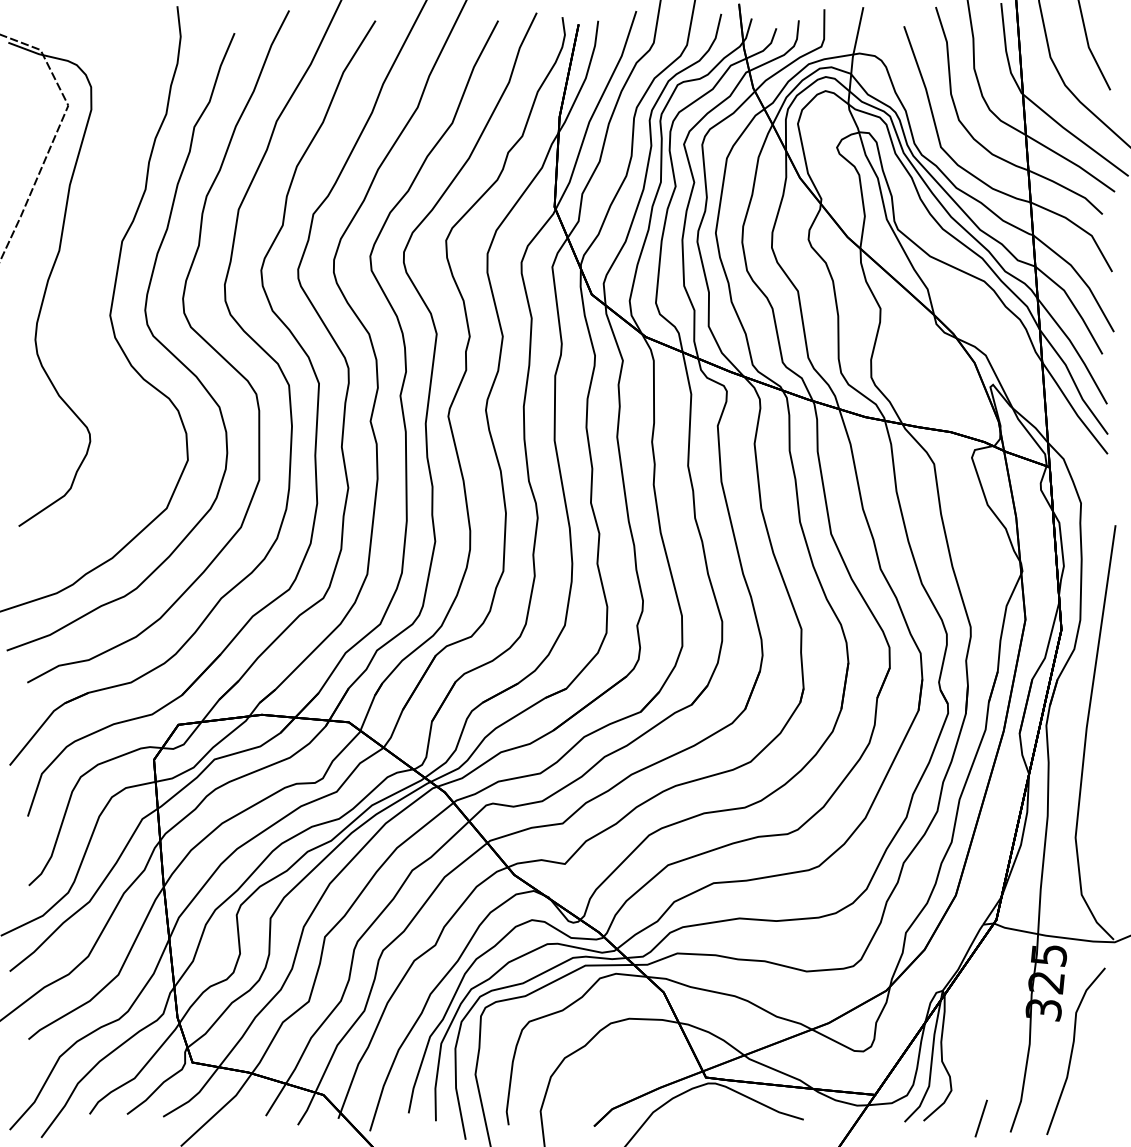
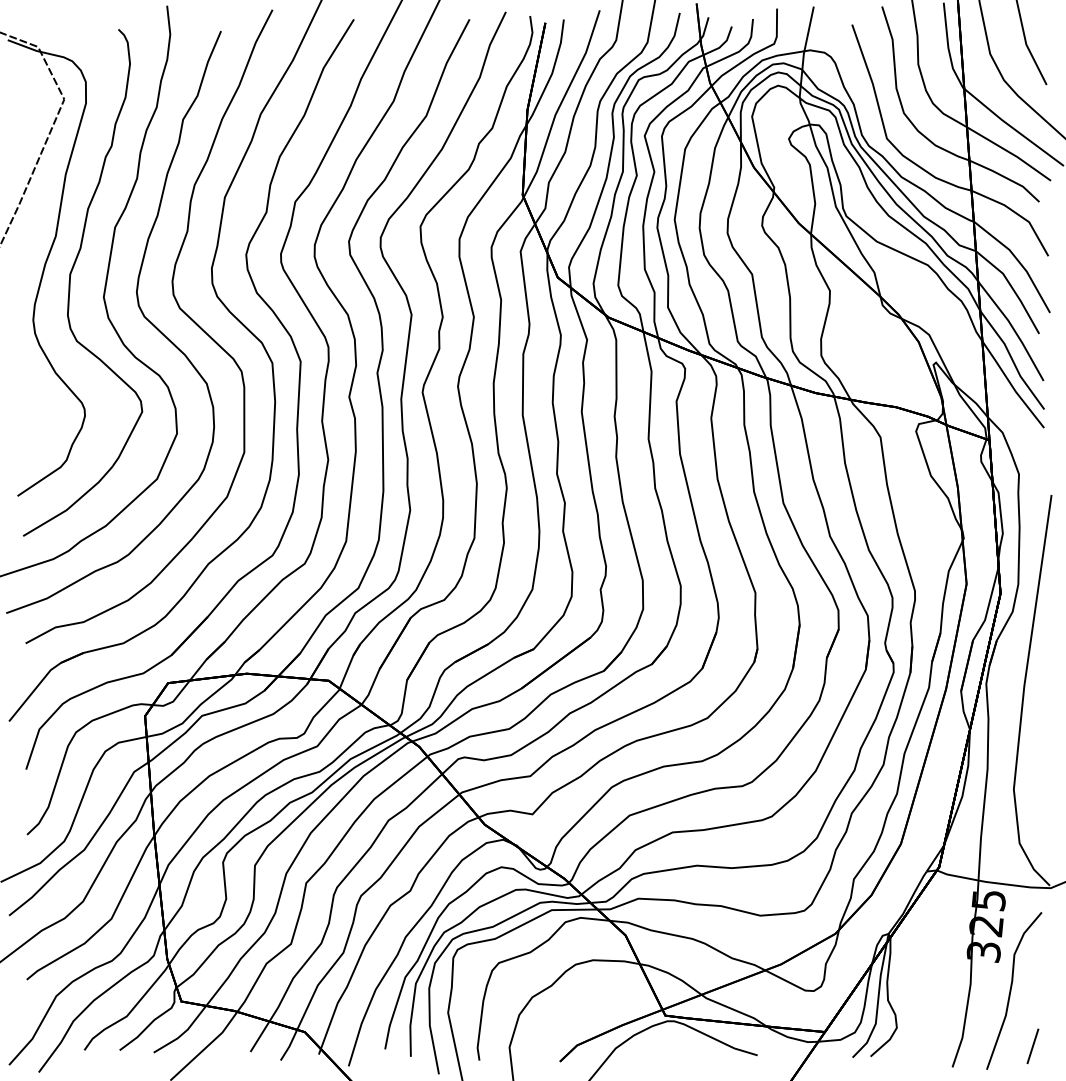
curve: (74, 299) -> (70, 282), added
line: (980, 1117) -> (1032, 1045), moved

